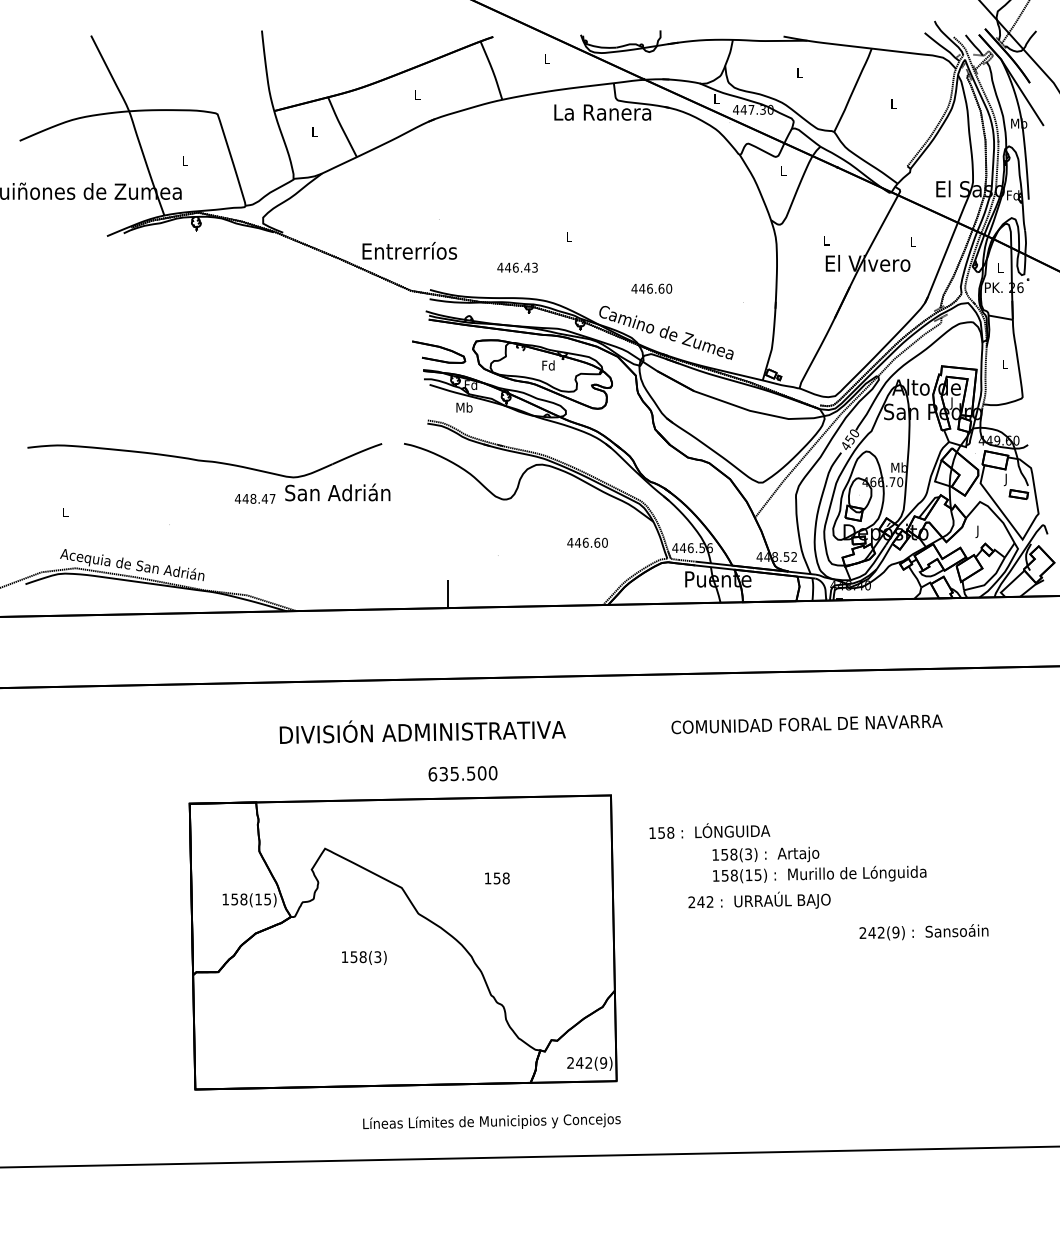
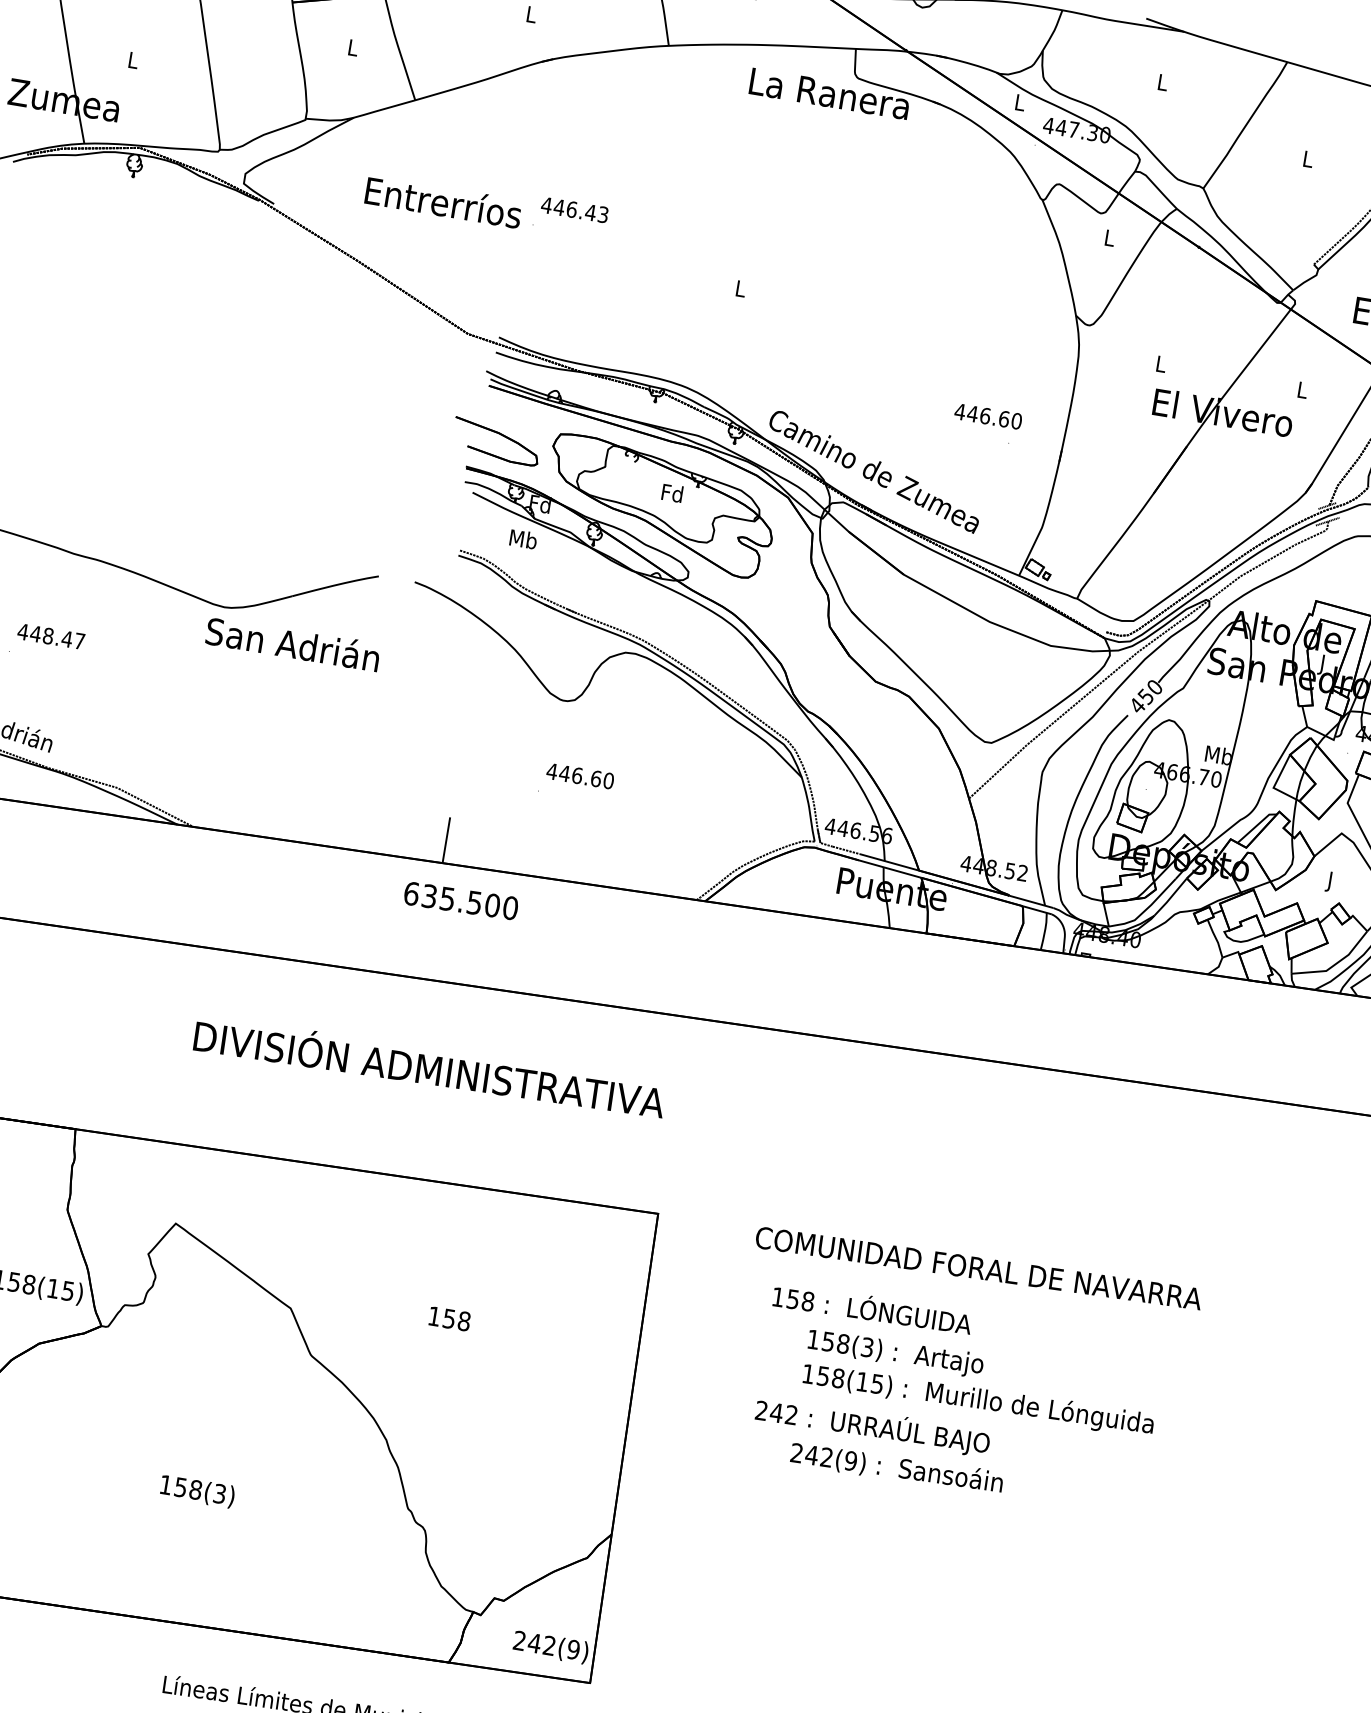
text: (409, 250) -> (443, 201), moved
text: (517, 267) -> (574, 209), moved
text: (651, 288) -> (987, 415), moved
text: (254, 498) -> (50, 635), moved
text: (587, 542) -> (580, 775), moved
text: (806, 724) -> (977, 1268), moved
text: (422, 731) -> (429, 1068), moved
text: (462, 773) -> (460, 900), moved
text: (709, 830) -> (872, 1308), moved
text: (923, 932) -> (896, 1468), moved
text: (364, 957) -> (197, 1490), moved

